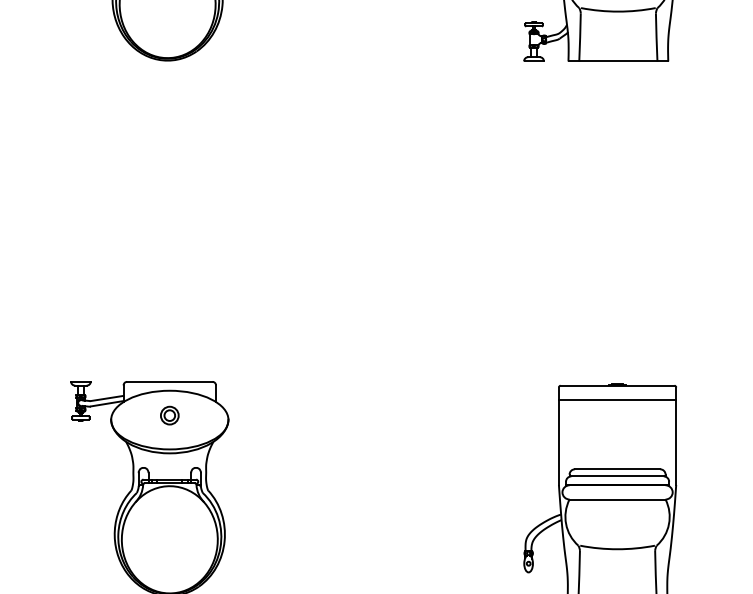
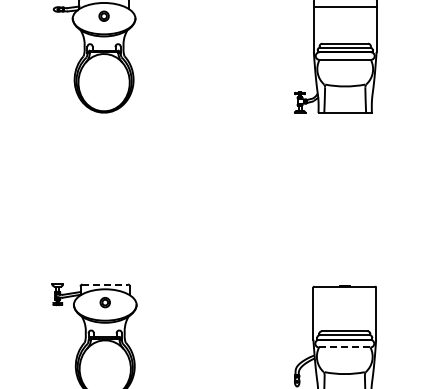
line: (170, 381) -> (105, 284), solid -> dashed
line: (617, 400) -> (344, 294), removed
line: (617, 499) -> (344, 347), solid -> dashed

